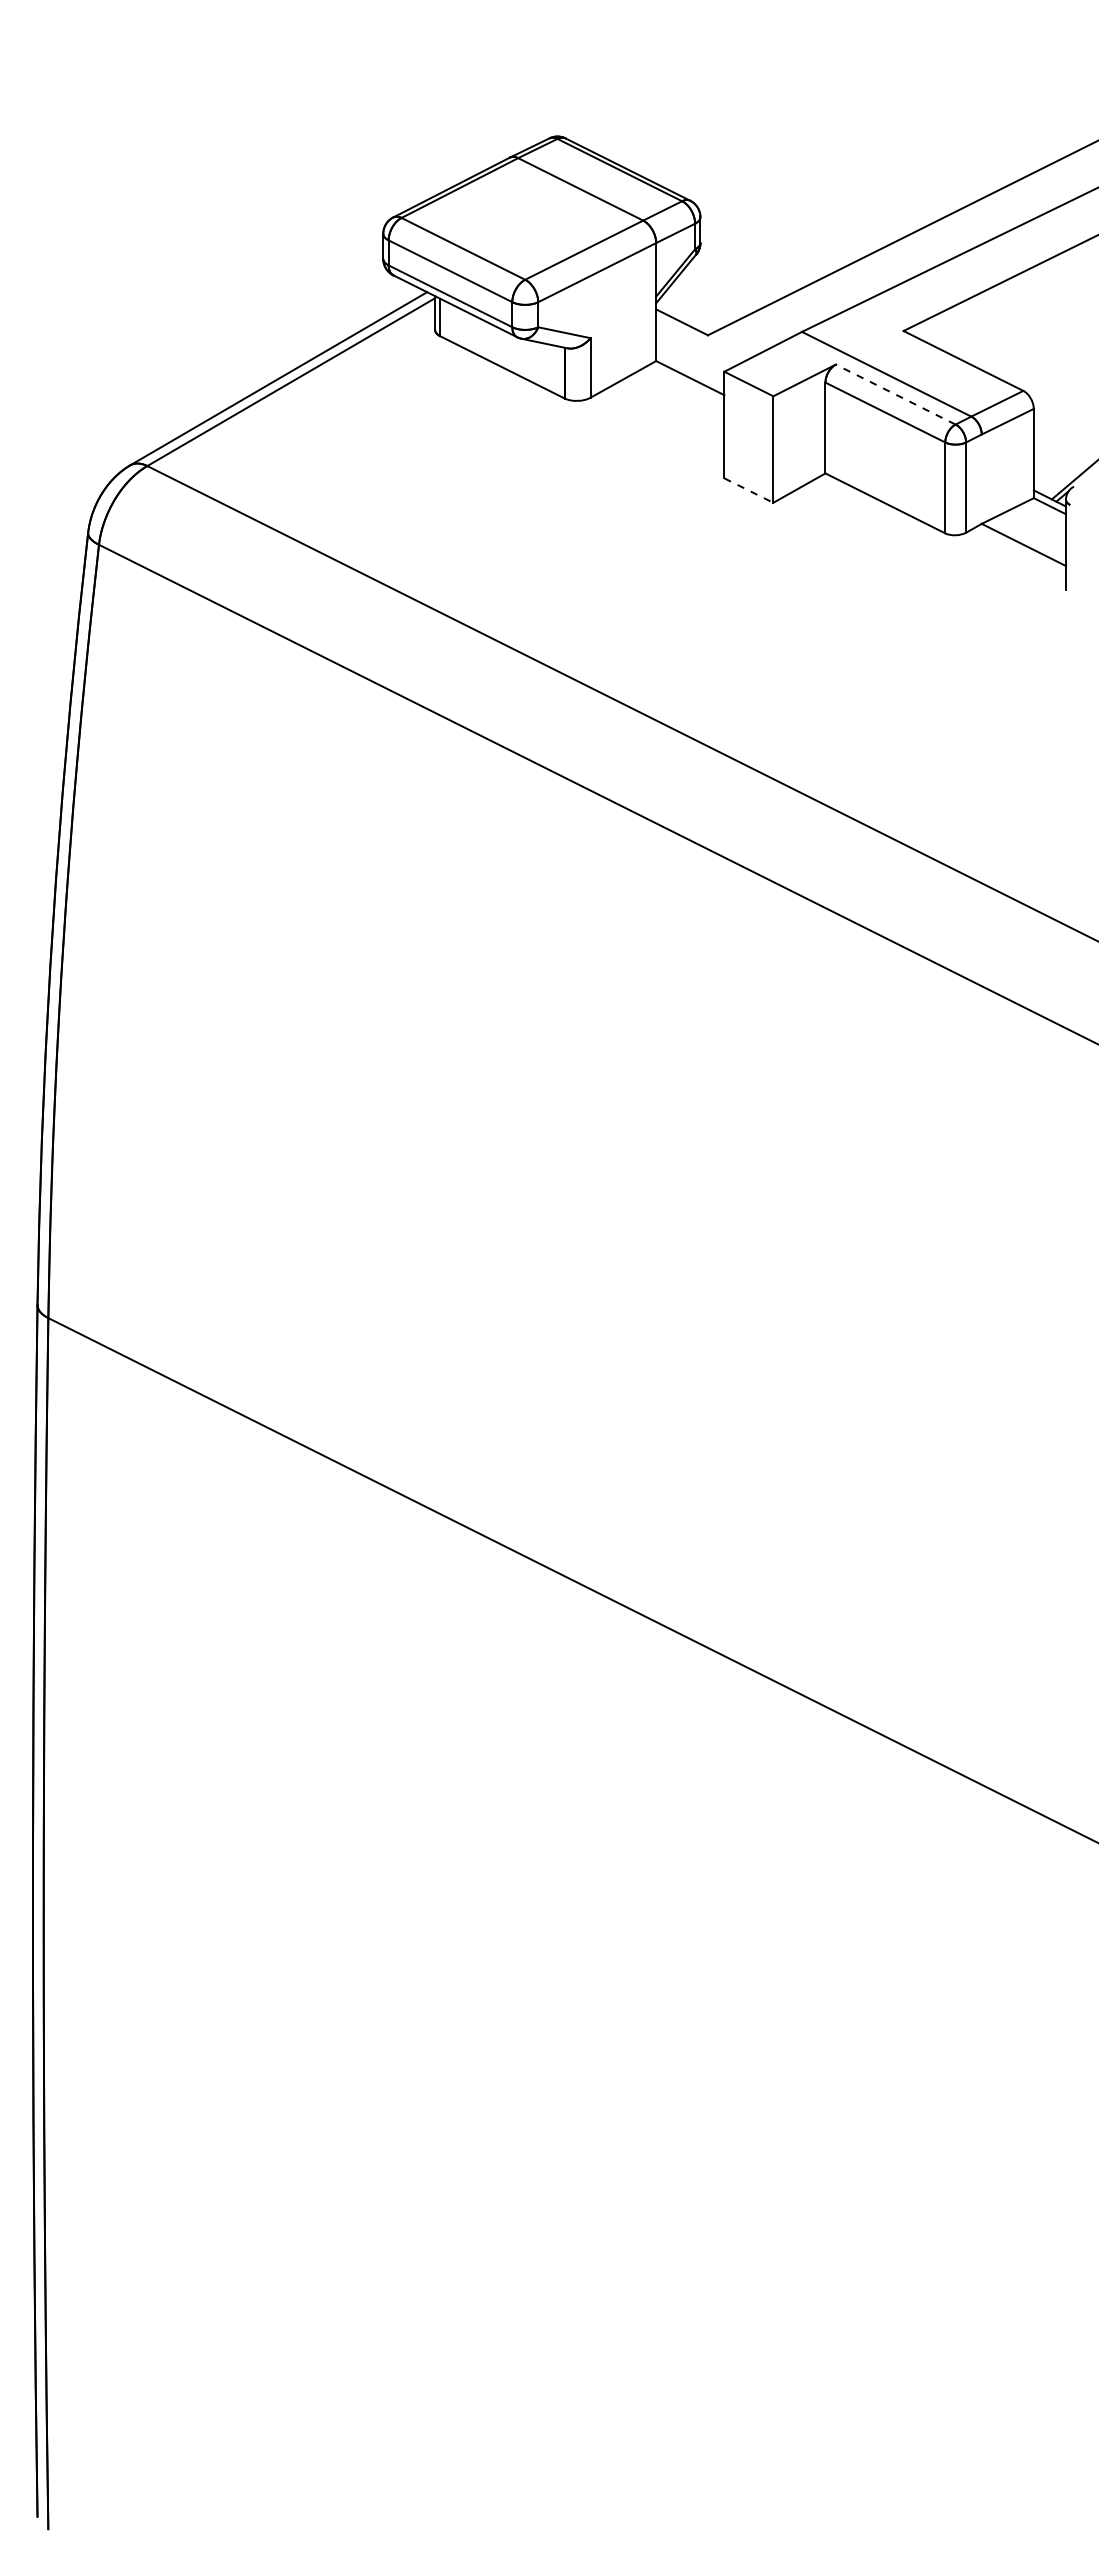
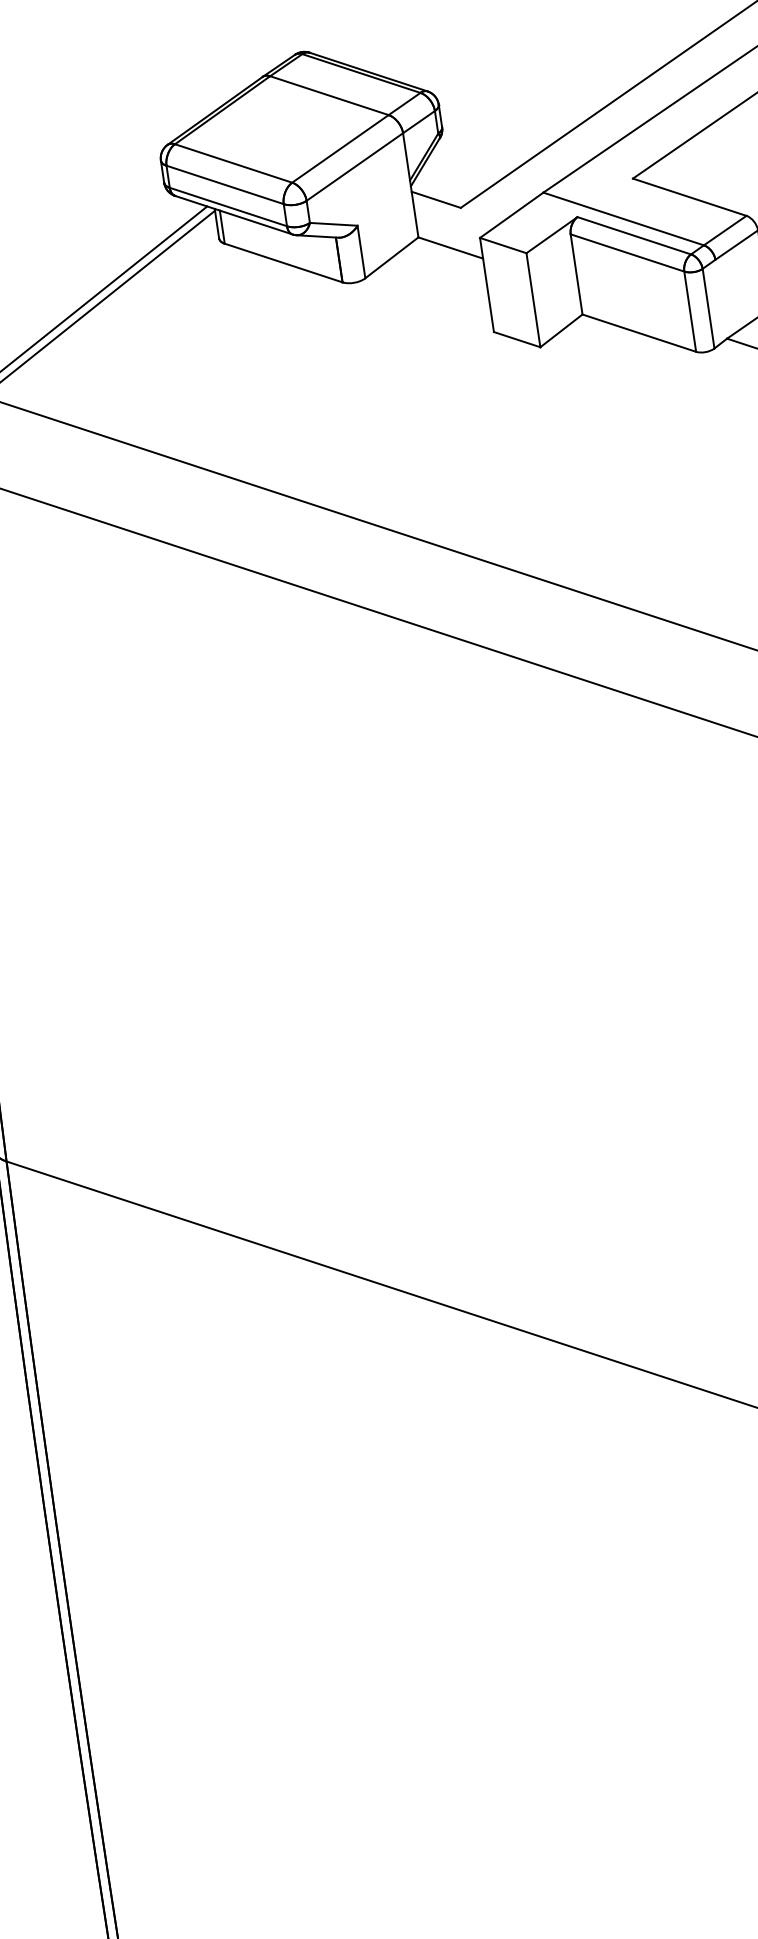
line: (895, 394) -> (634, 235), dashed -> solid
line: (749, 490) -> (517, 339), dashed -> solid

